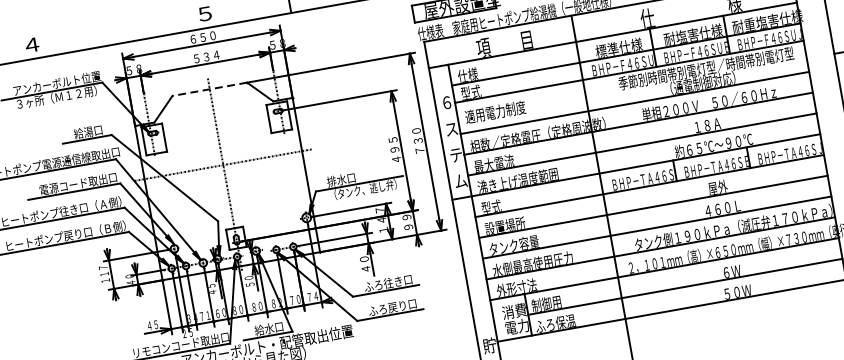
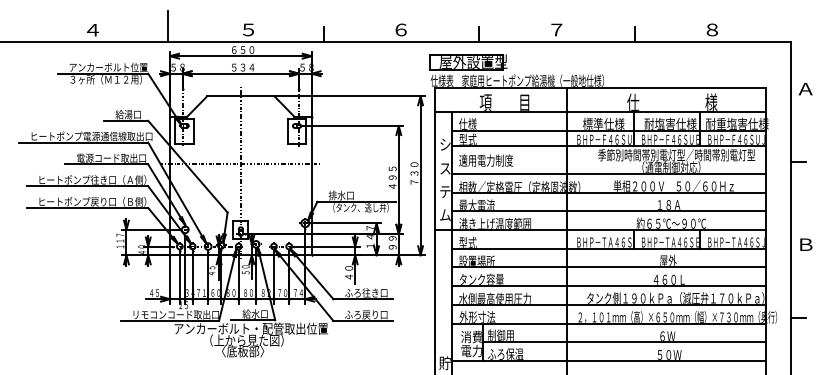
line: (115, 26) -> (168, 26), added
line: (209, 89) -> (240, 96), dashed -> solid
text: (447, 102) -> (445, 144), ６ -> シ

